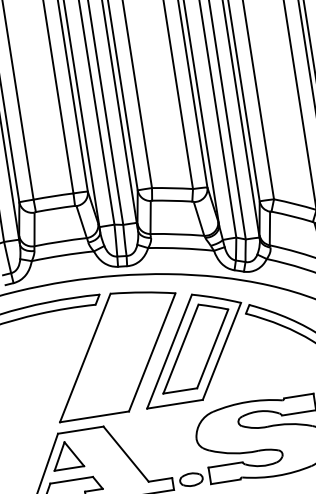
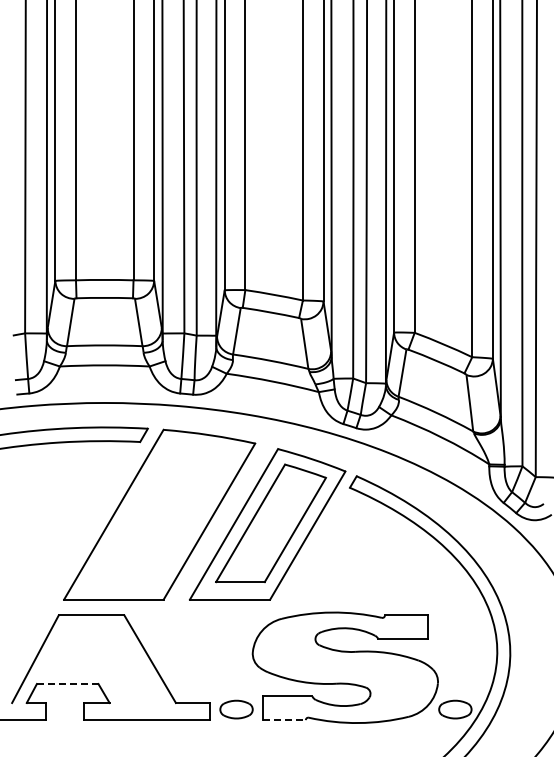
part: (66, 455) -> (66, 647), removed
line: (71, 480) -> (67, 684), solid -> dashed
line: (226, 481) -> (285, 720), solid -> dashed

